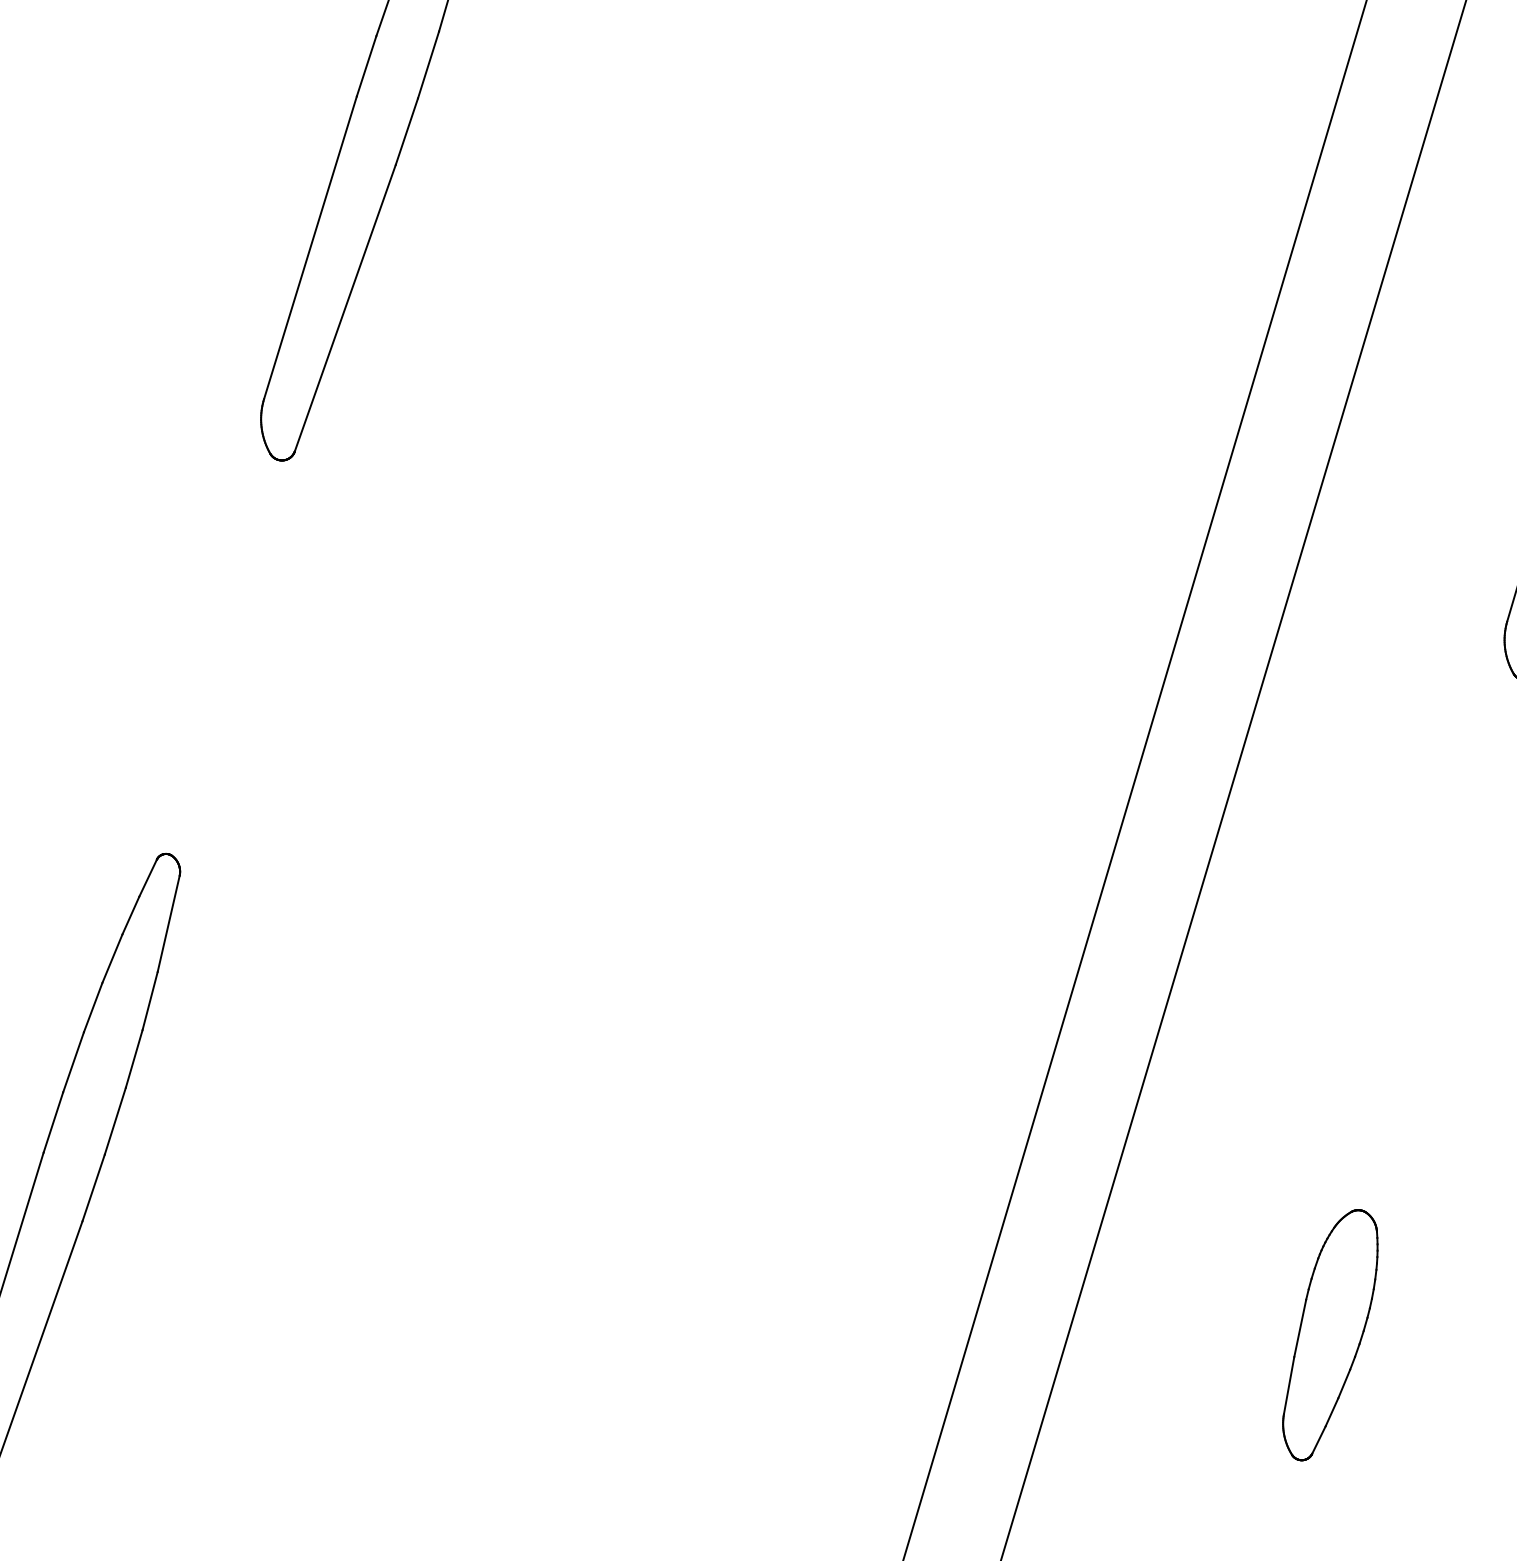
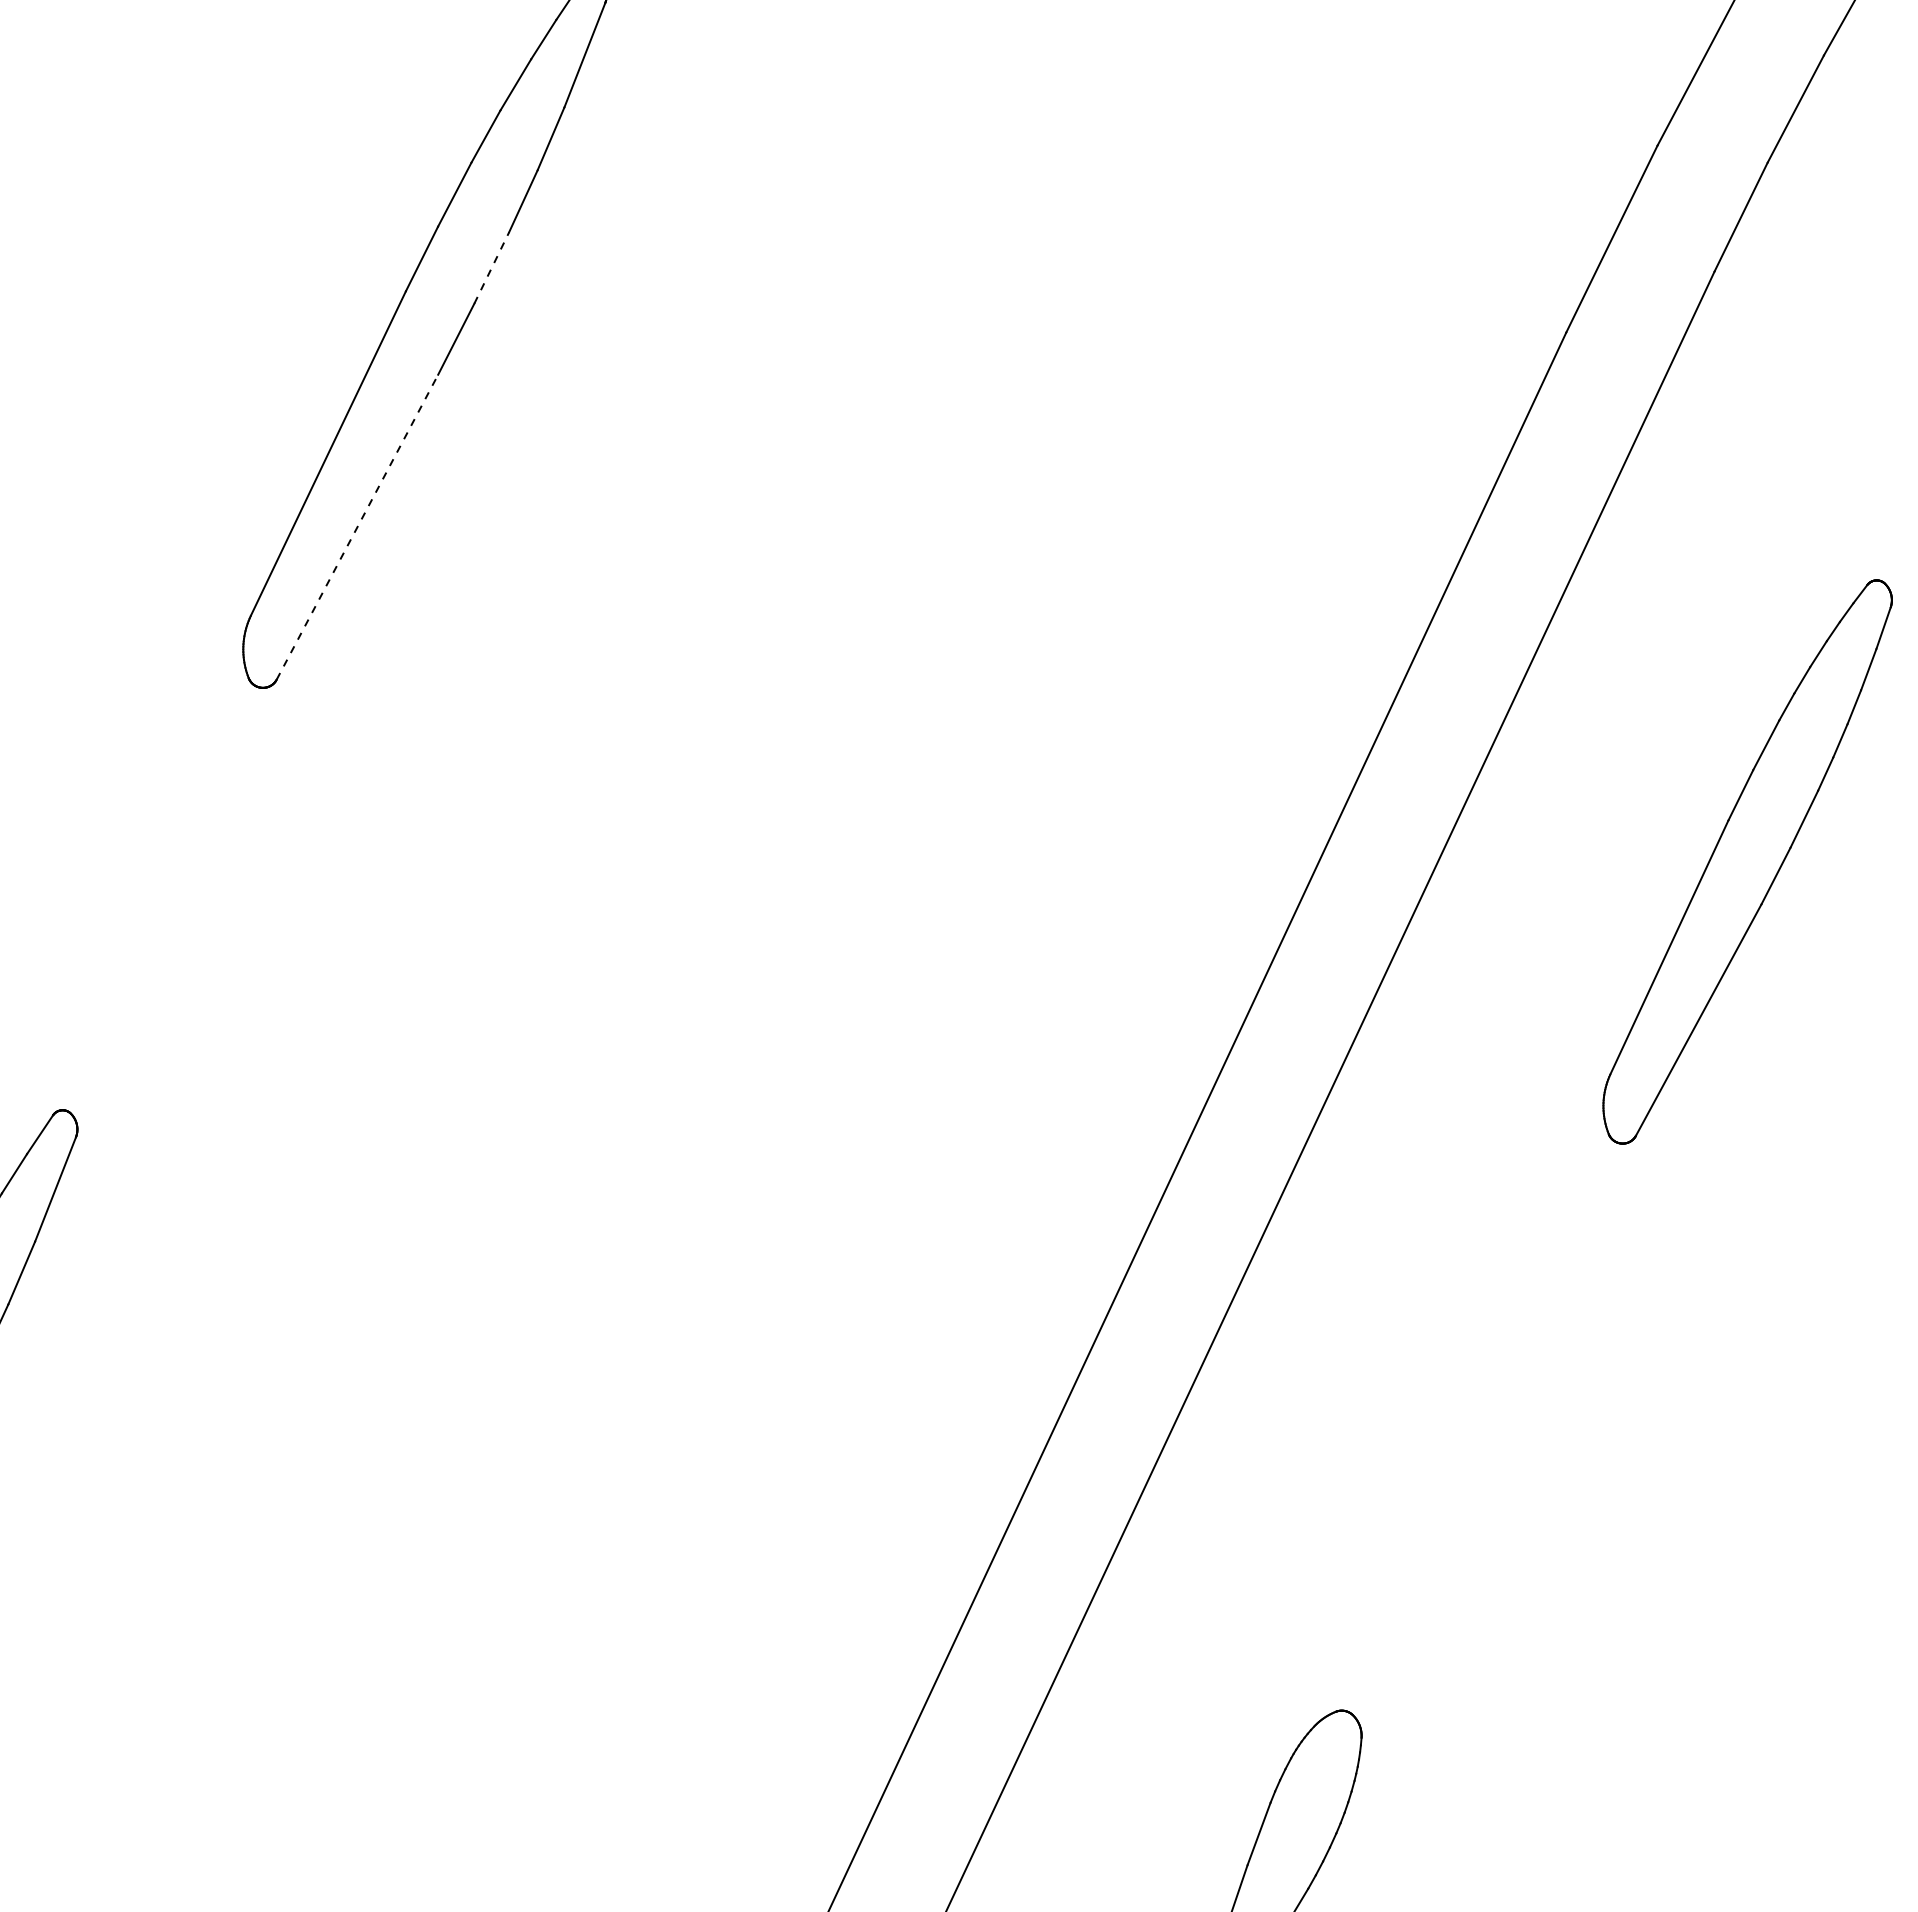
line: (428, 64) -> (491, 267), solid -> dashed
line: (345, 308) -> (357, 527), solid -> dashed

